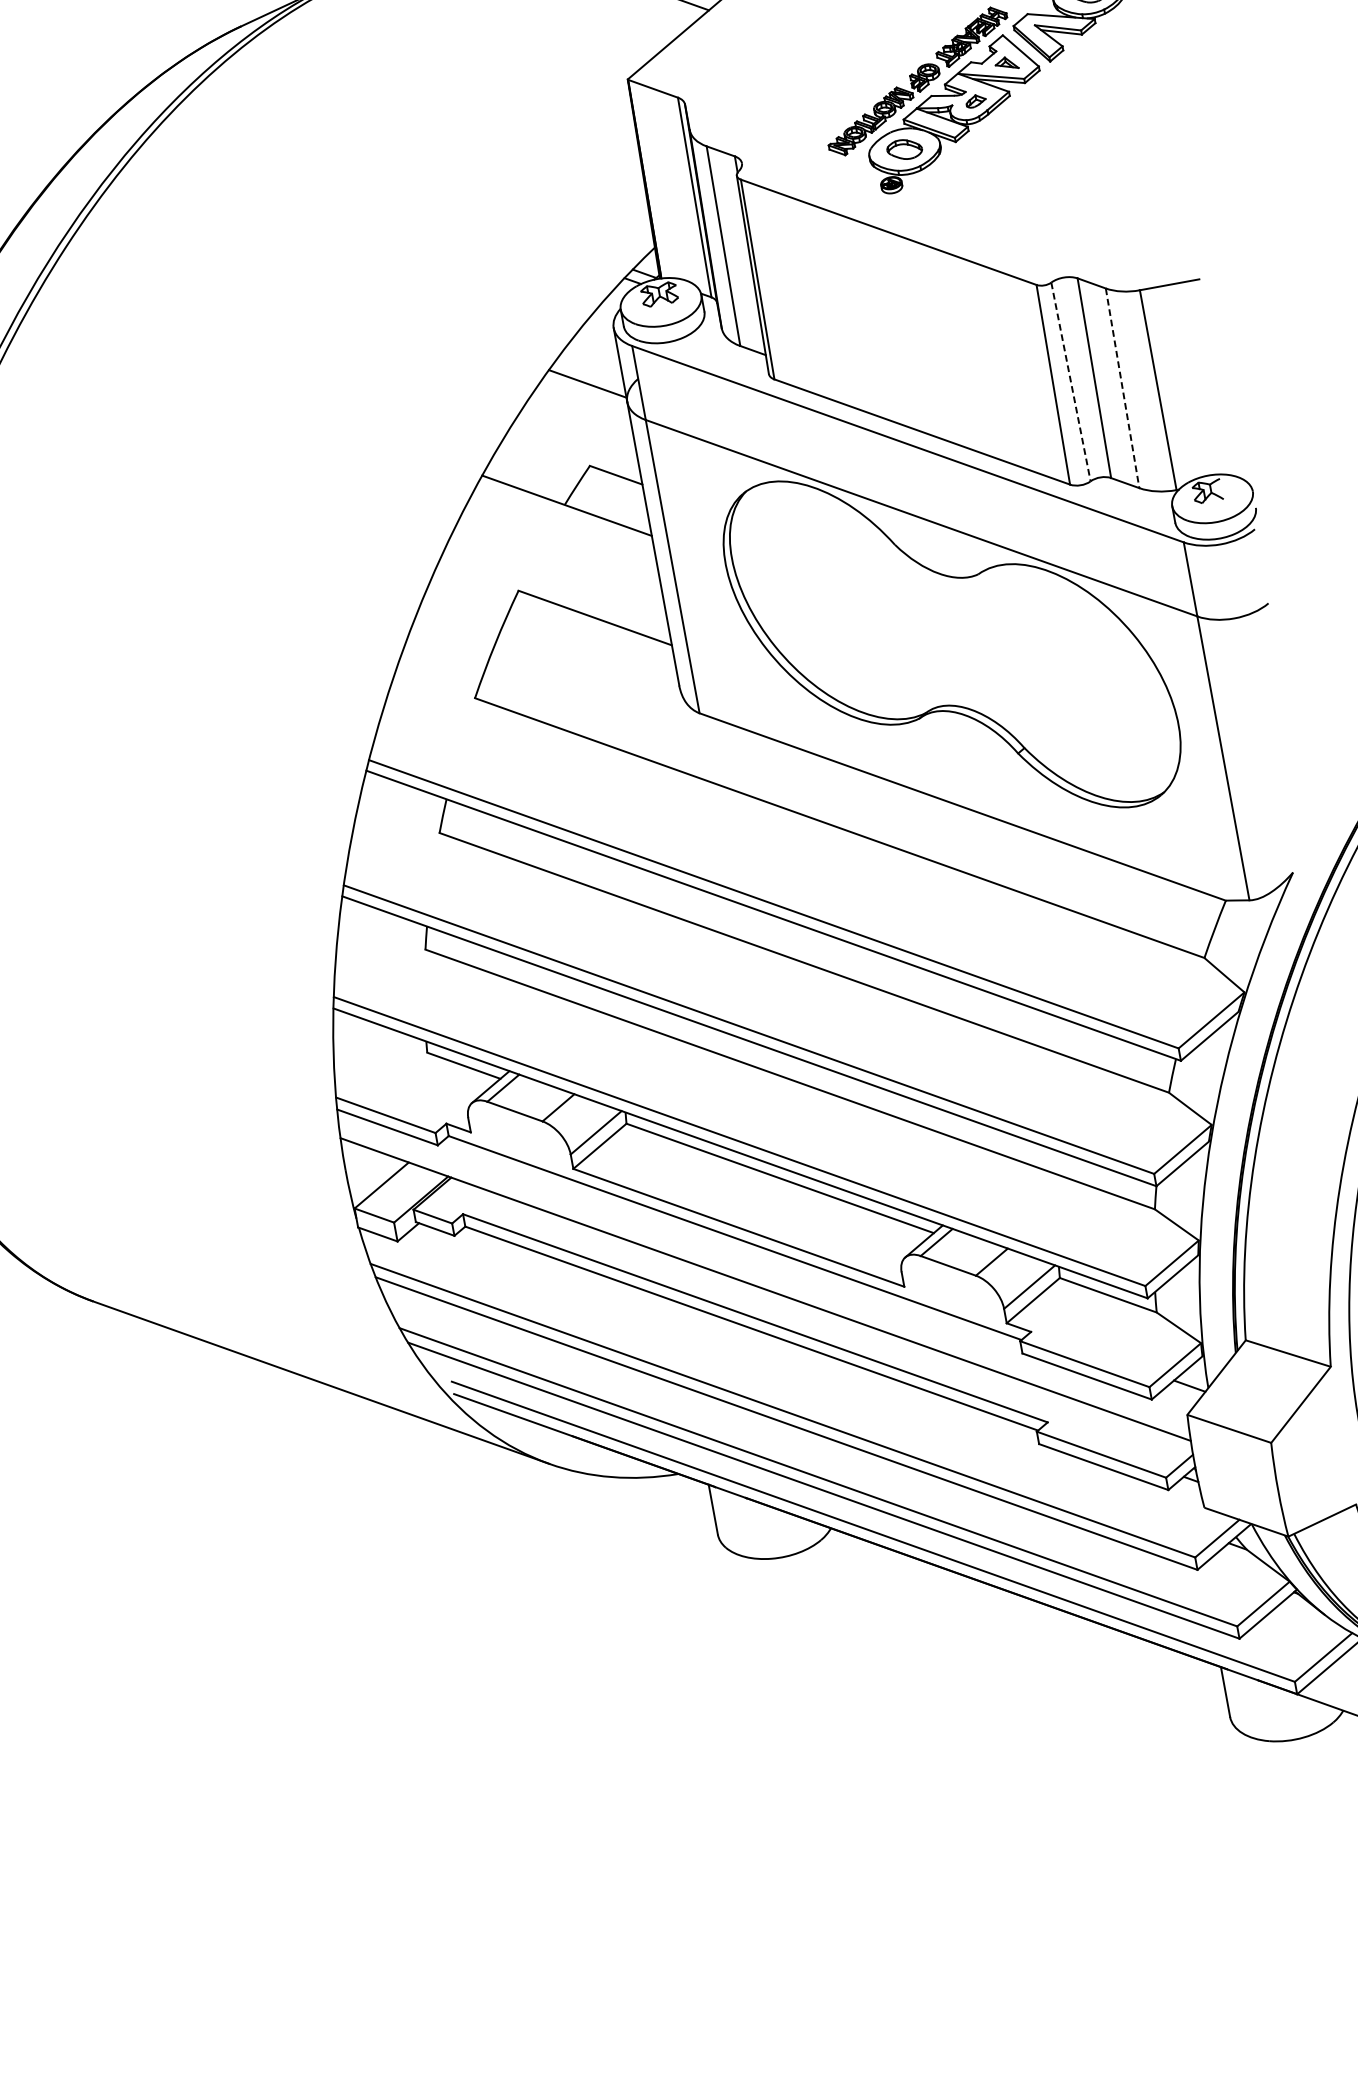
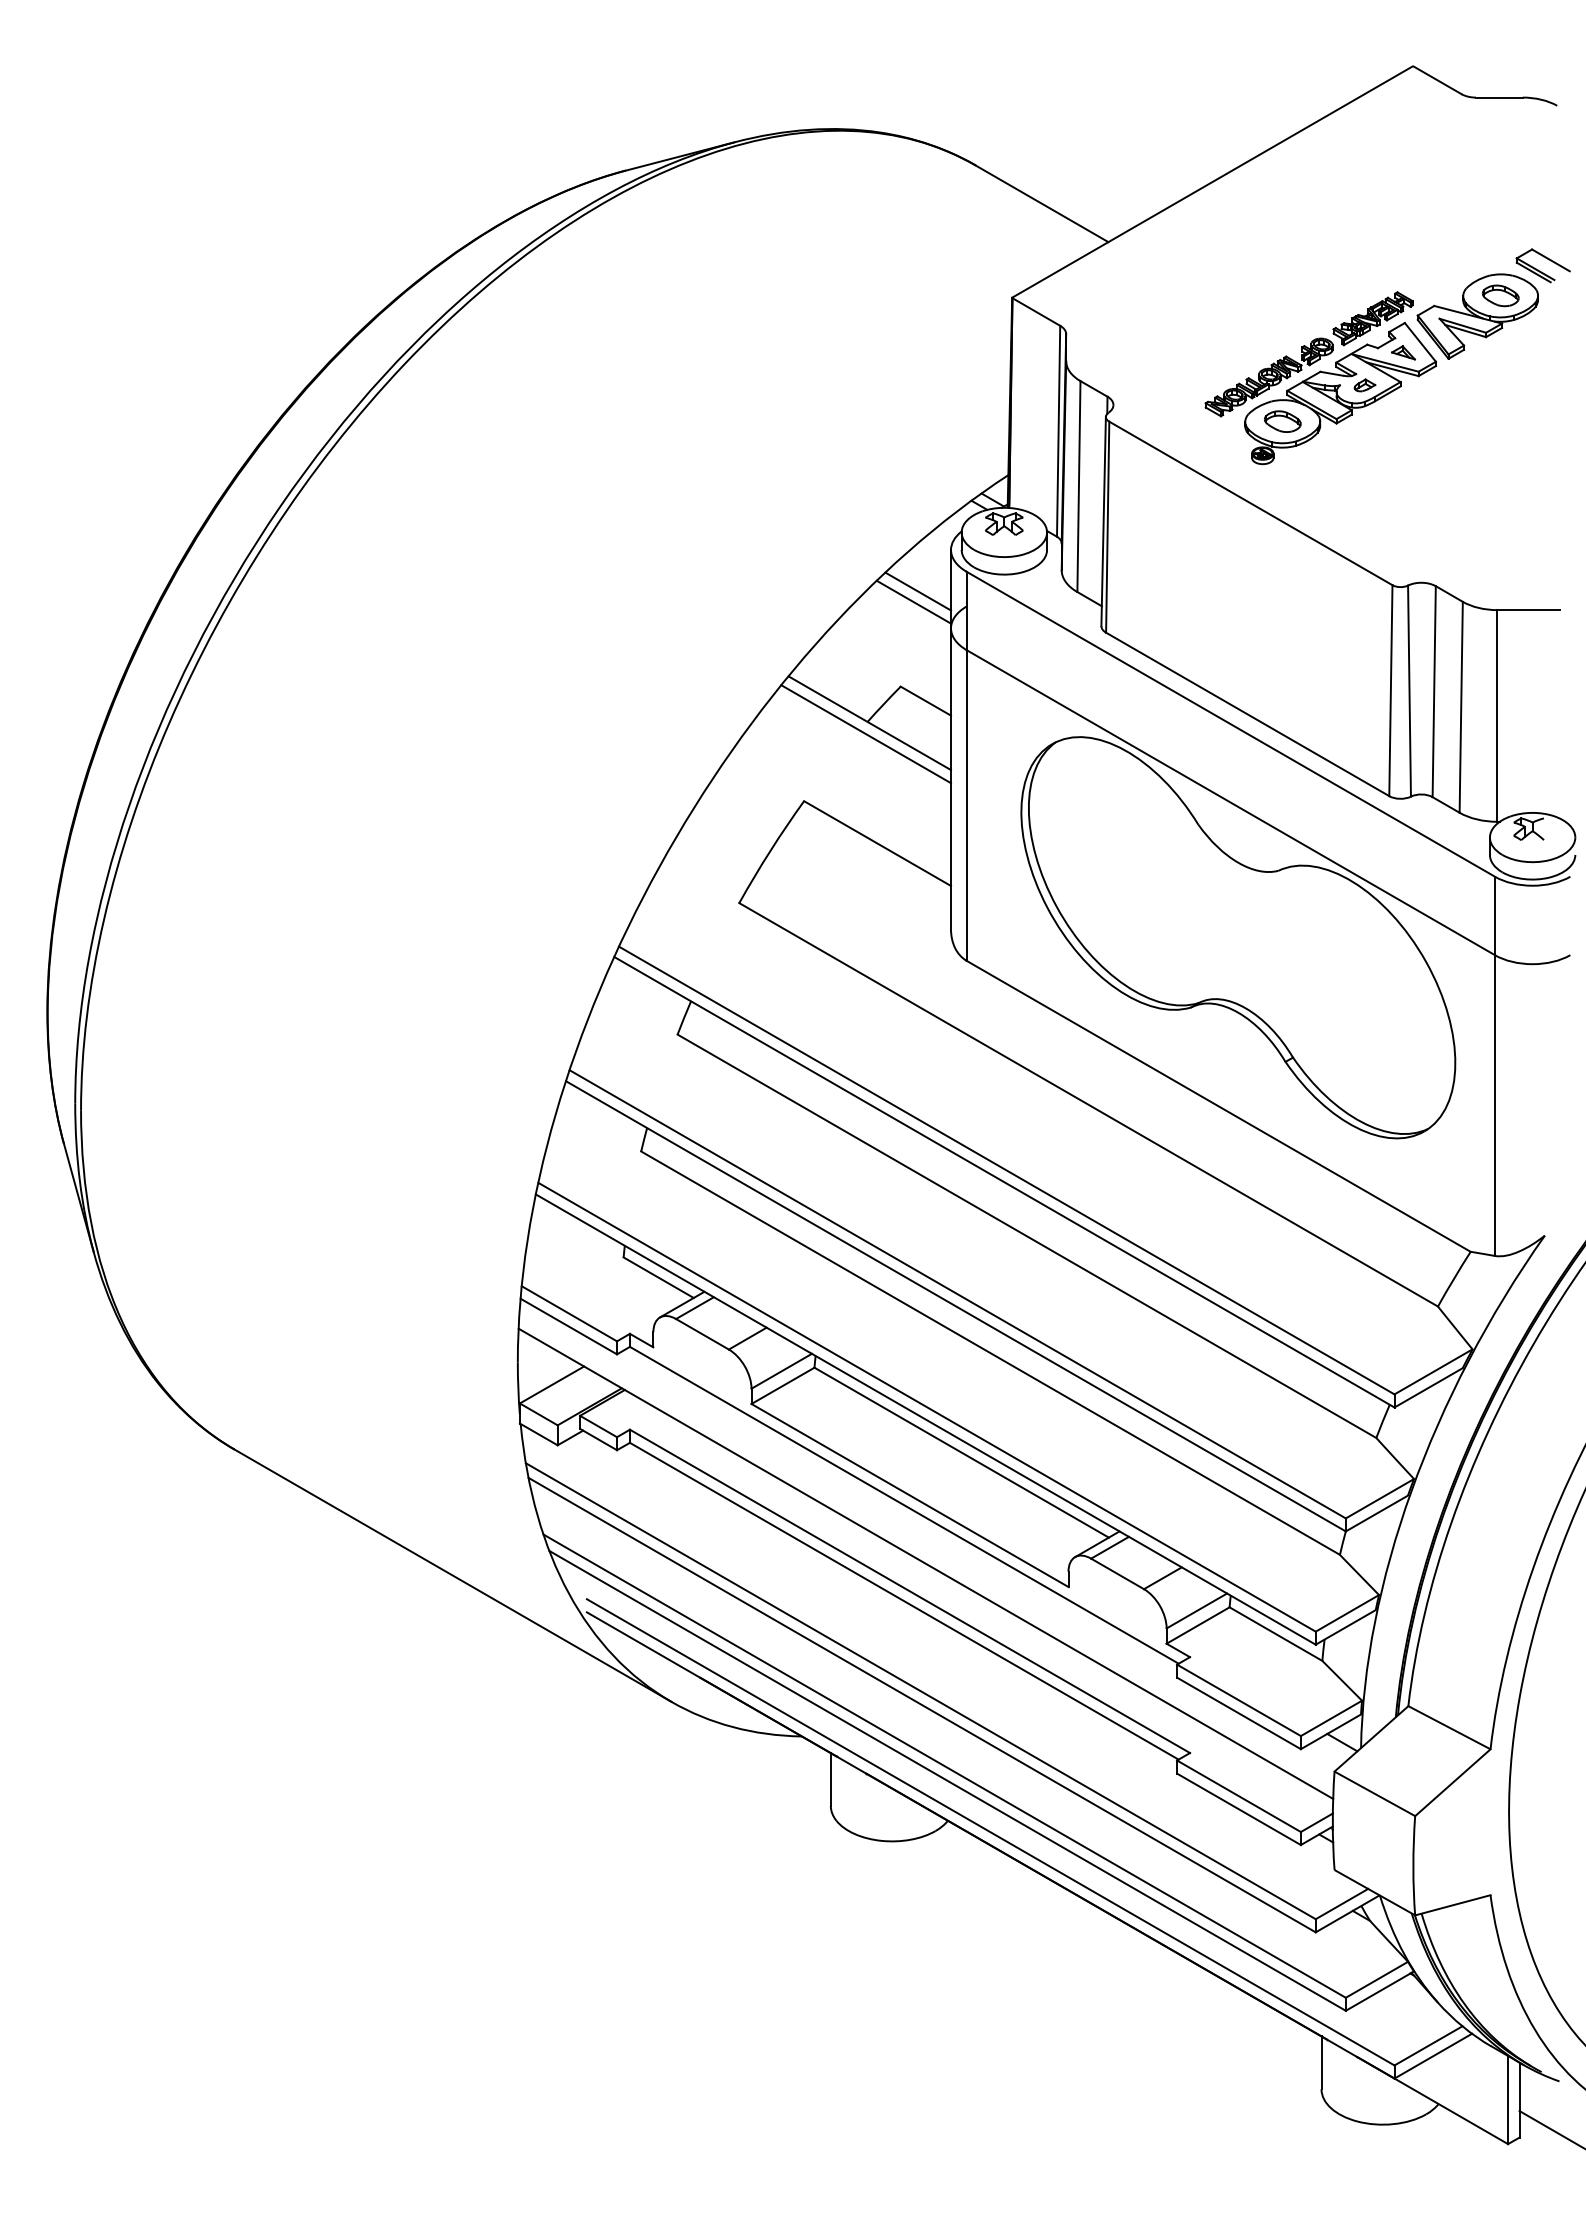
line: (590, 373) -> (918, 591), added
line: (1071, 382) -> (1409, 691), dashed -> solid
line: (1122, 388) -> (1461, 707), dashed -> solid
line: (565, 517) -> (866, 734), added

